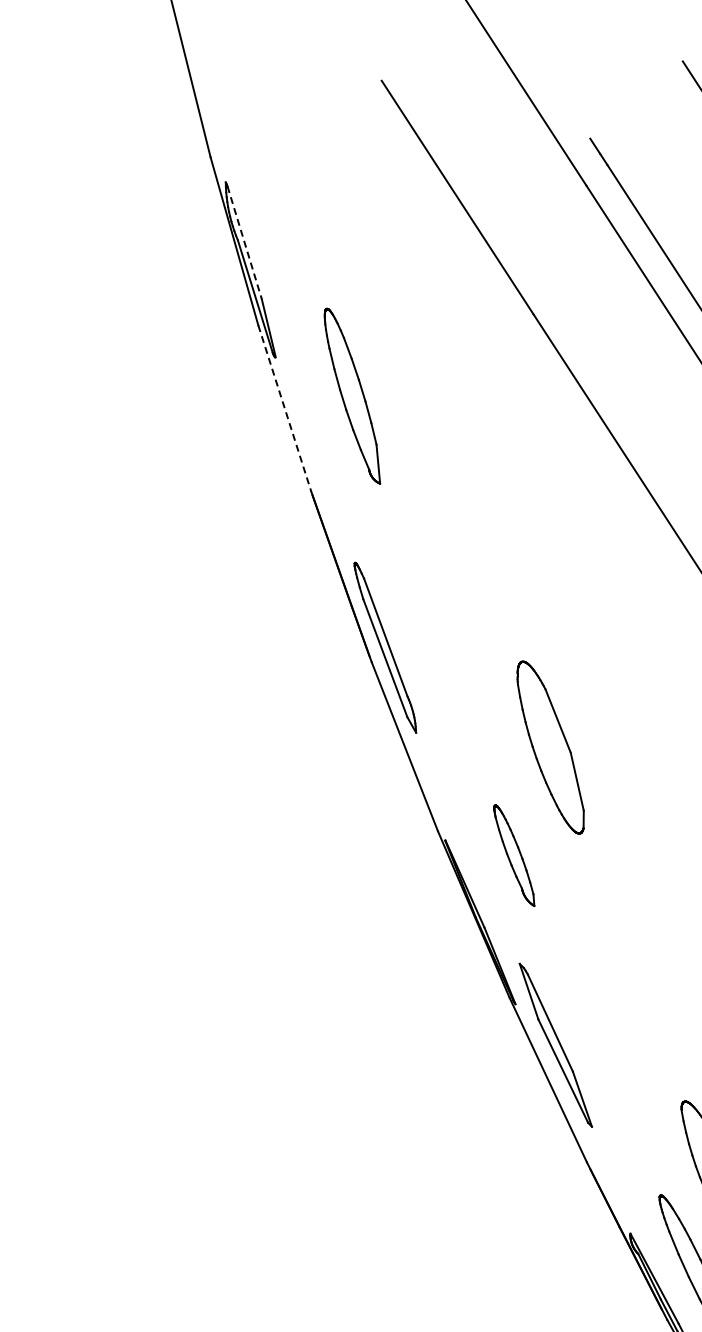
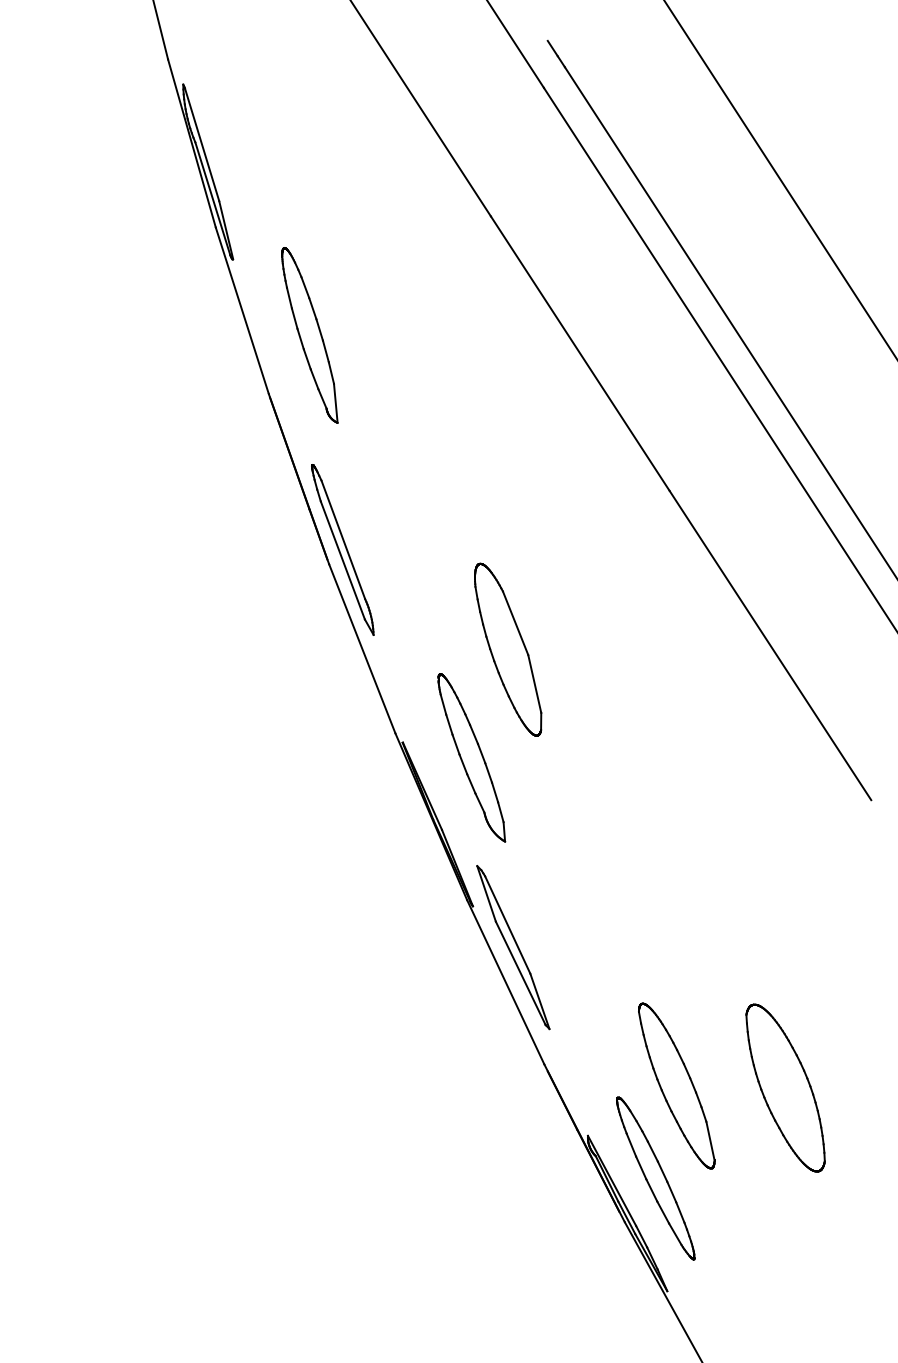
line: (245, 242) -> (202, 144), dashed -> solid
part: (352, 396) -> (309, 335), moved
line: (285, 409) -> (242, 311), dashed -> solid
part: (514, 855) -> (471, 757), size x1.67

